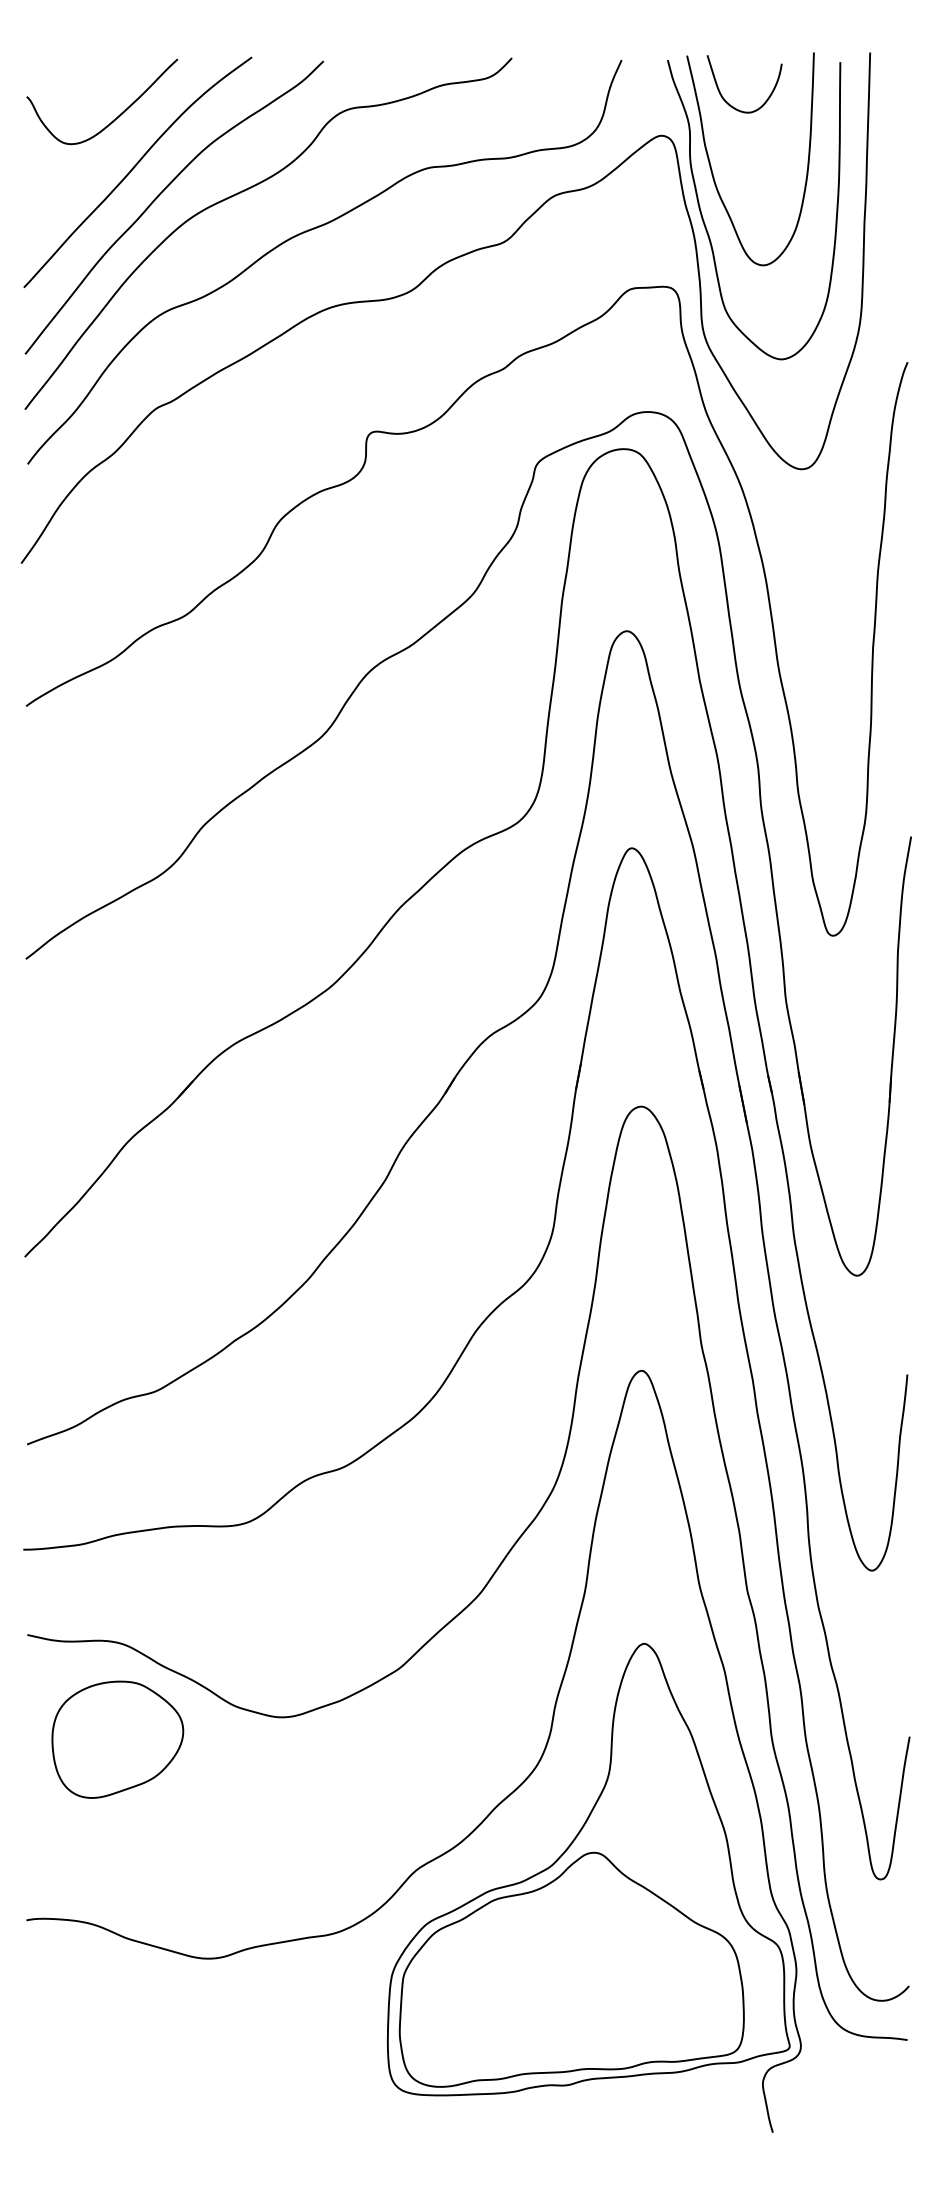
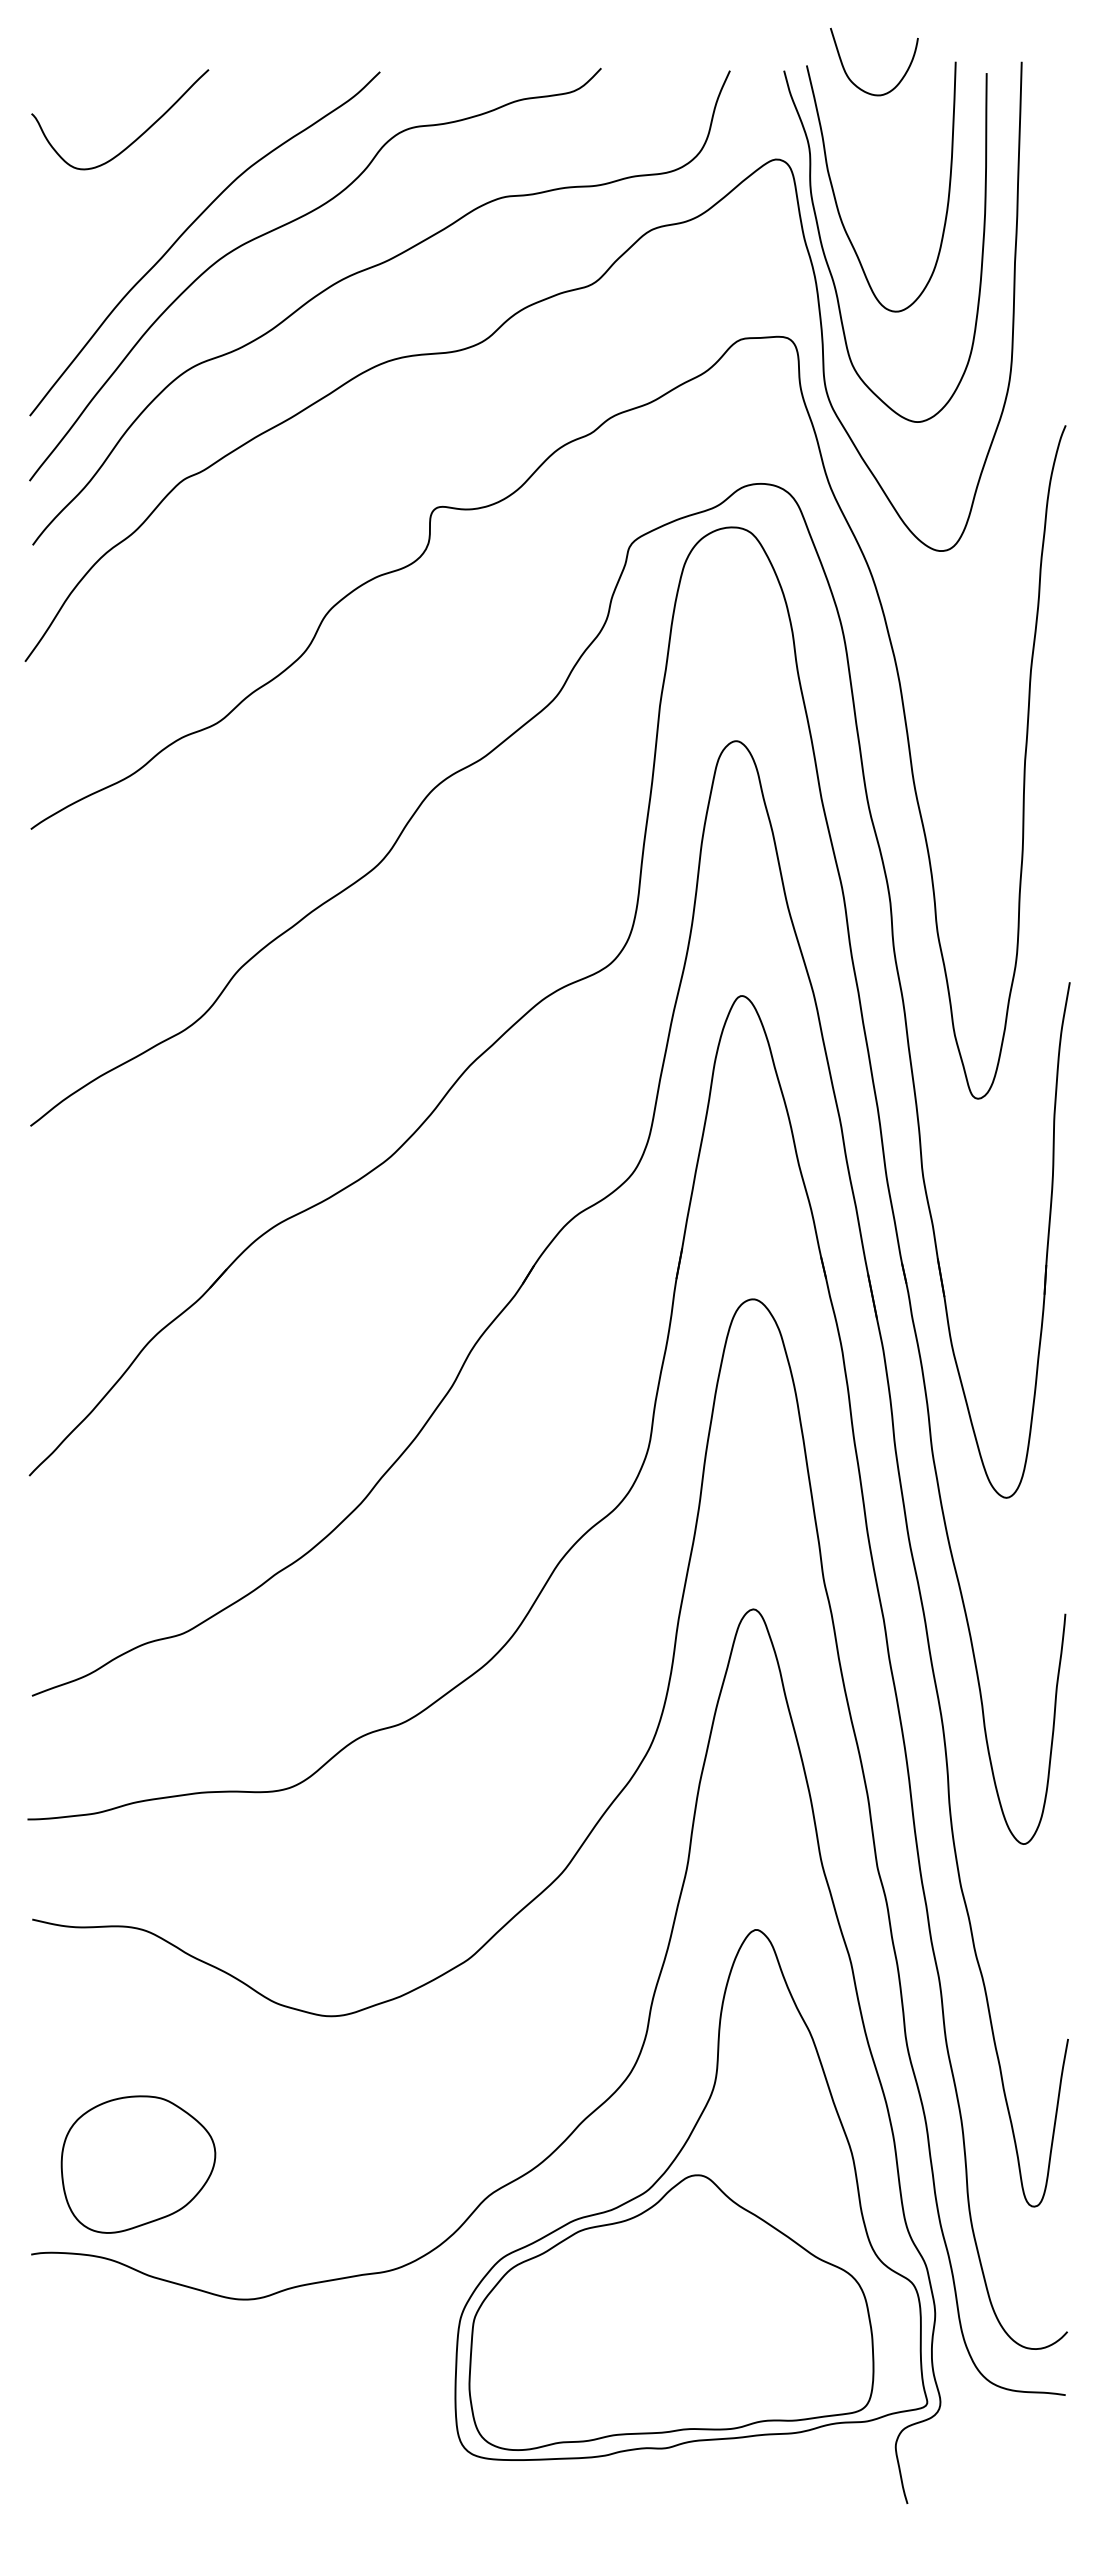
curve: (724, 98) -> (850, 78), moved
curve: (134, 168) -> (157, 198), removed
part: (117, 1739) -> (138, 2164), moved

